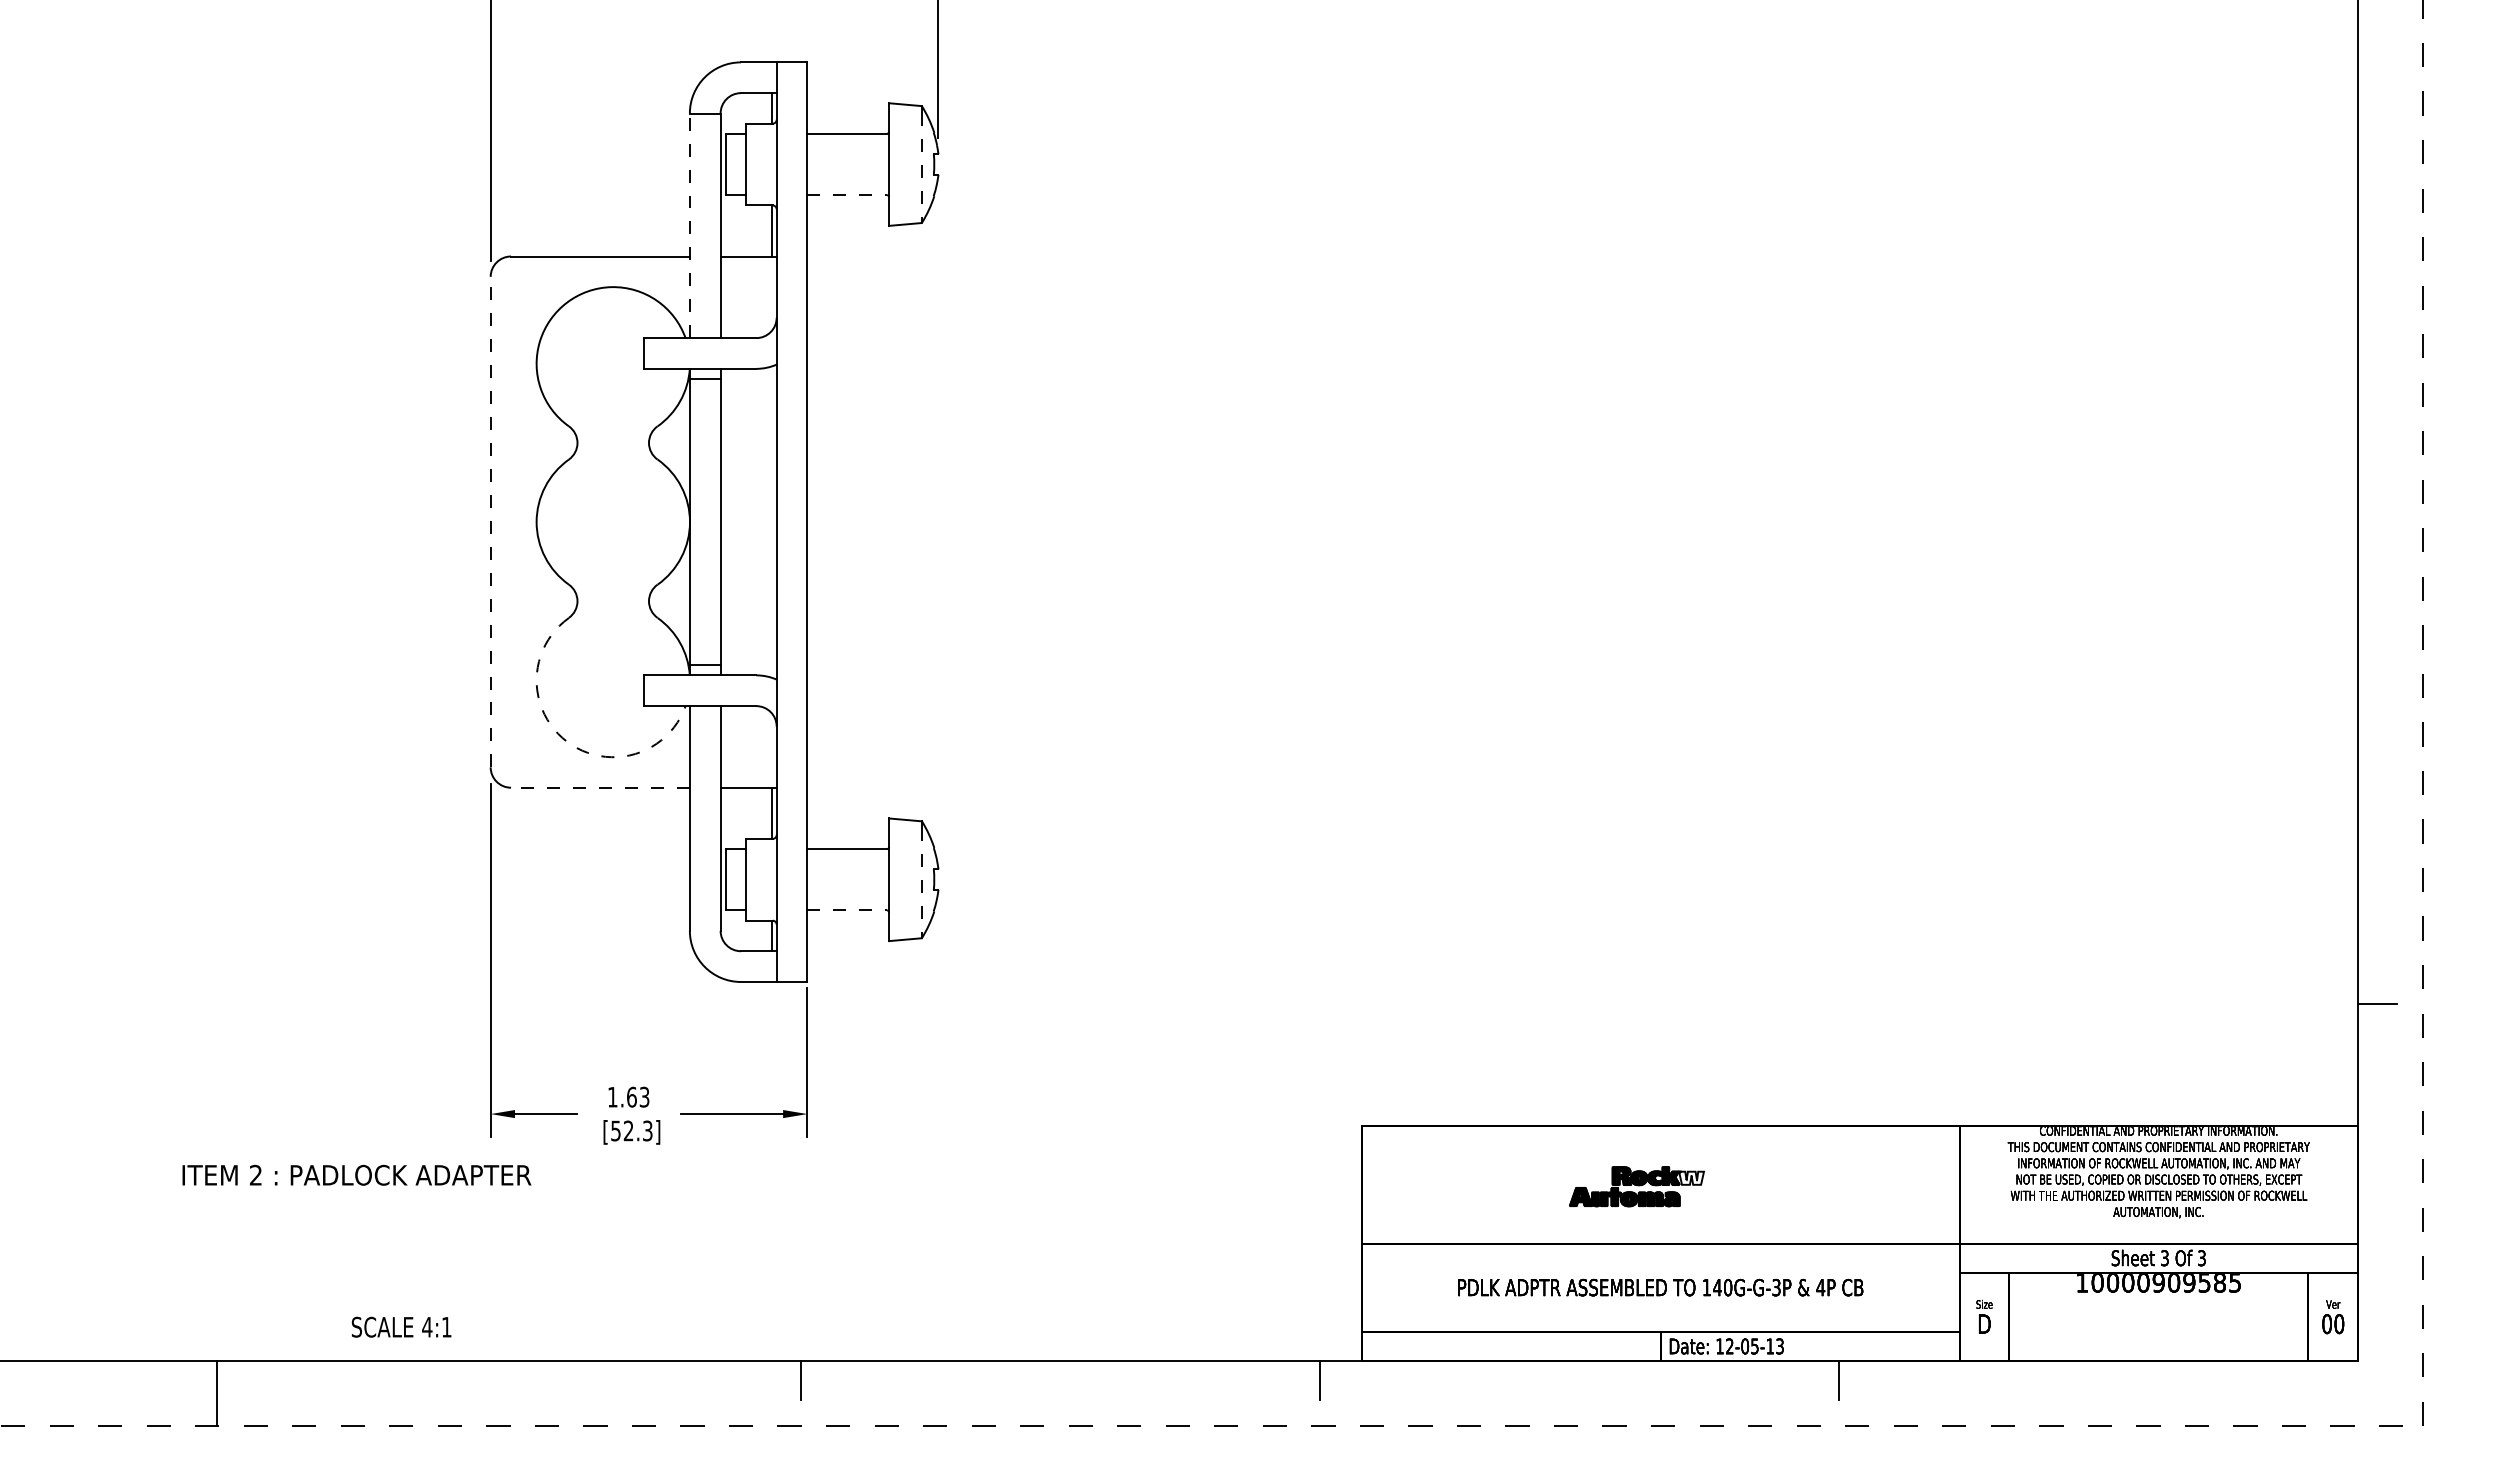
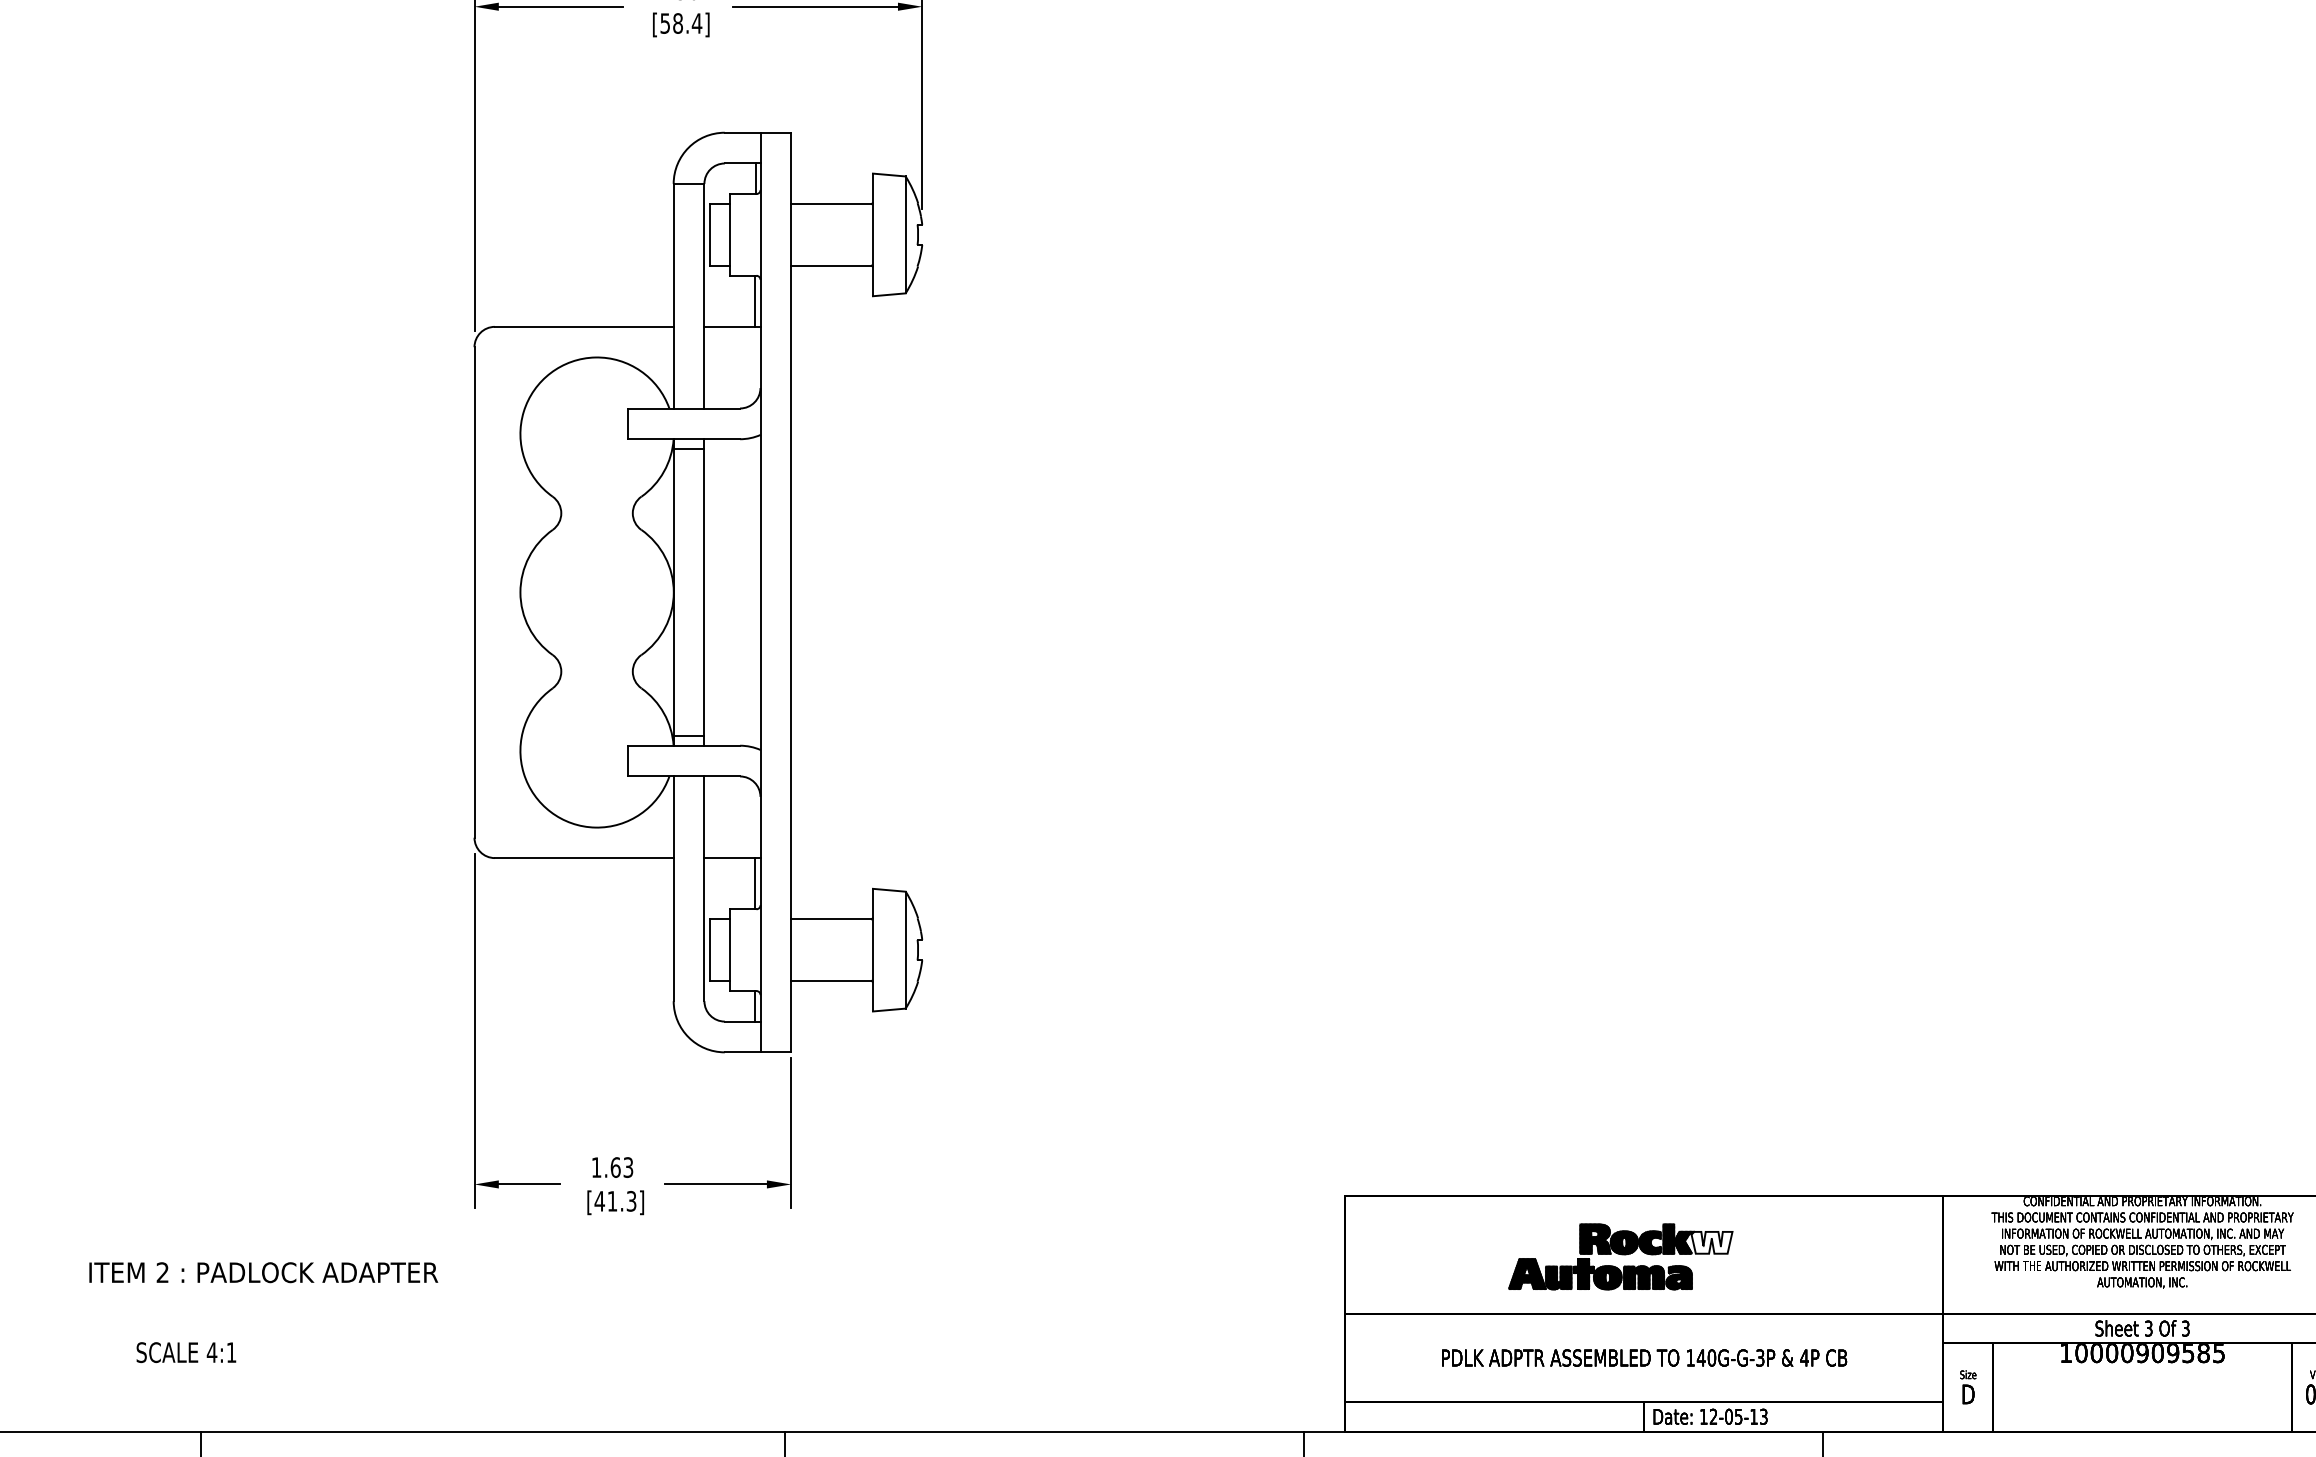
line: (921, 168) -> (905, 238), dashed -> solid
line: (847, 195) -> (831, 265), dashed -> solid
line: (689, 225) -> (673, 295), dashed -> solid
line: (490, 521) -> (474, 591), dashed -> solid
arc: (567, 741) -> (551, 811), dashed -> solid
line: (599, 787) -> (583, 857), dashed -> solid
line: (921, 883) -> (905, 953), dashed -> solid
line: (847, 910) -> (831, 980), dashed -> solid
text: (621, 1130) -> (605, 1200), [52.3] -> [41.3]
text: (356, 1174) -> (263, 1271), moved
part: (1636, 1186) -> (1620, 1256), size x1.67
text: (401, 1326) -> (186, 1351), moved

